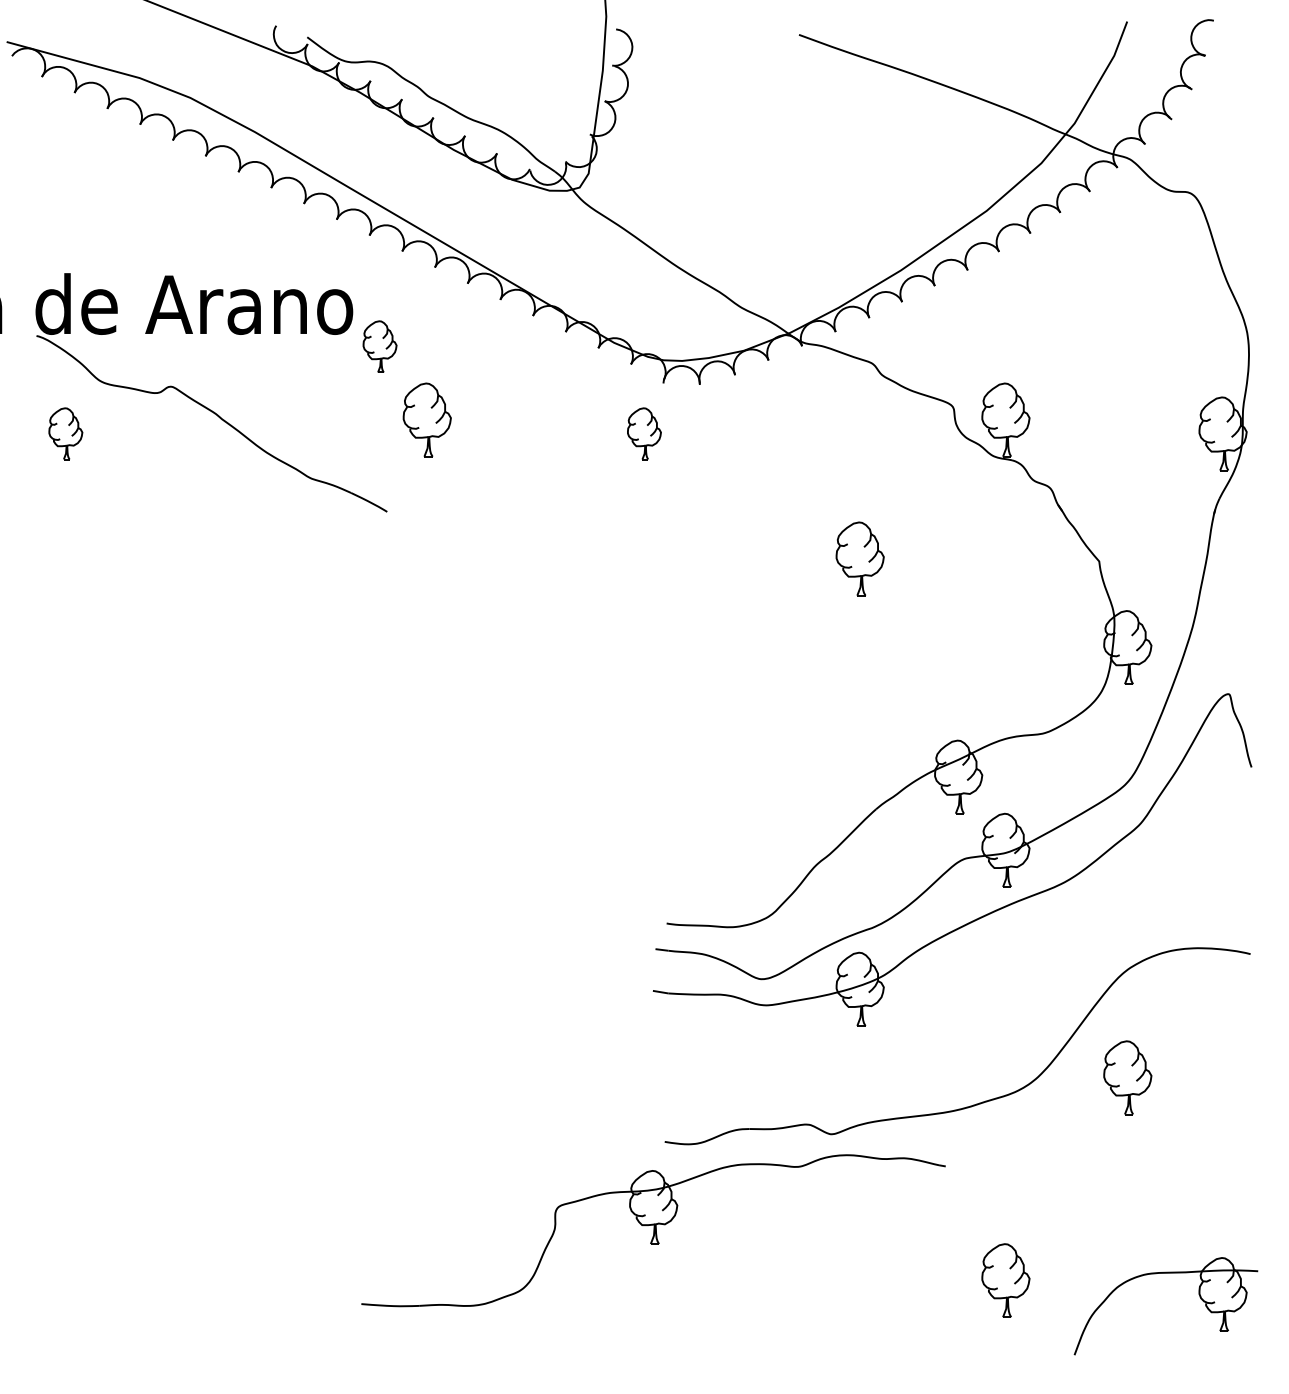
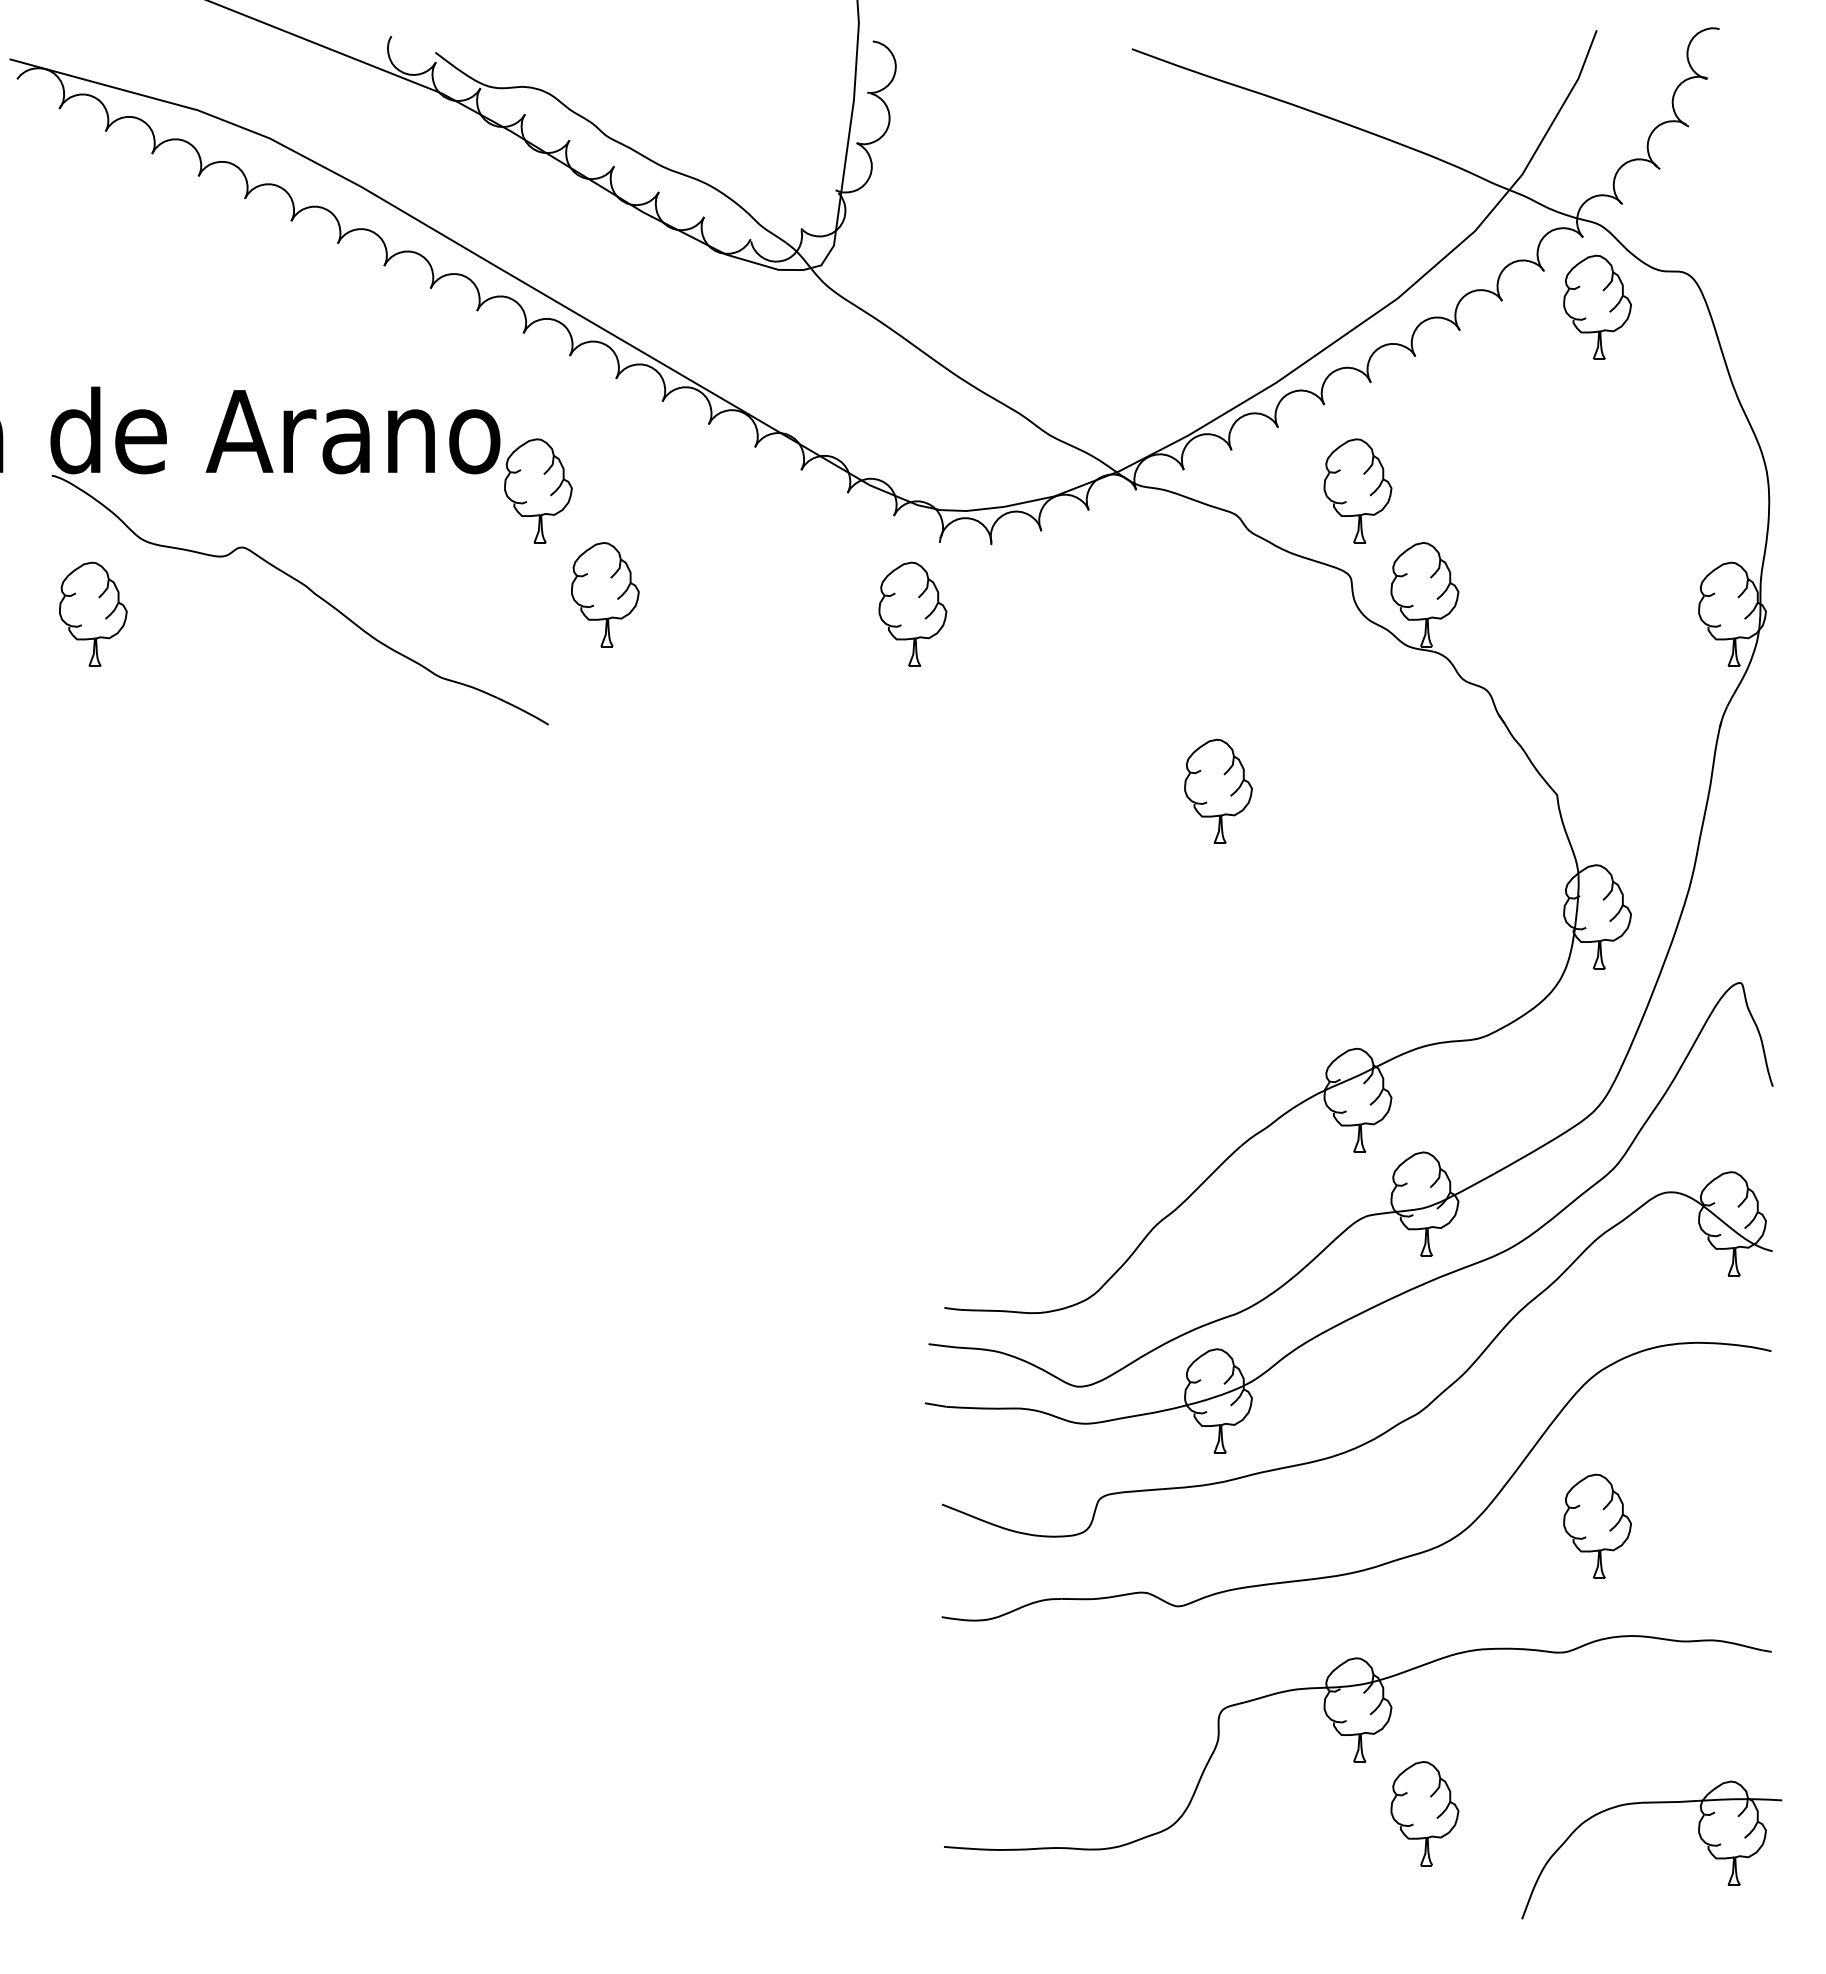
part: (1127, 216) -> (1597, 306), added
part: (380, 346) -> (538, 490), size x1.43
part: (958, 346) -> (1357, 490), added
part: (65, 433) -> (93, 613), size x1.43
part: (644, 433) -> (912, 613), size x1.43
part: (985, 1005) -> (1395, 1424), added
part: (653, 1230) -> (1357, 1742), moved

